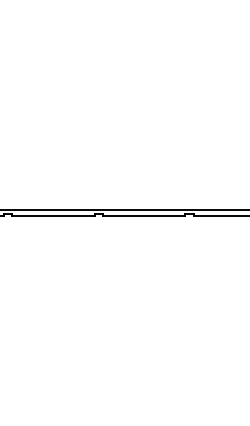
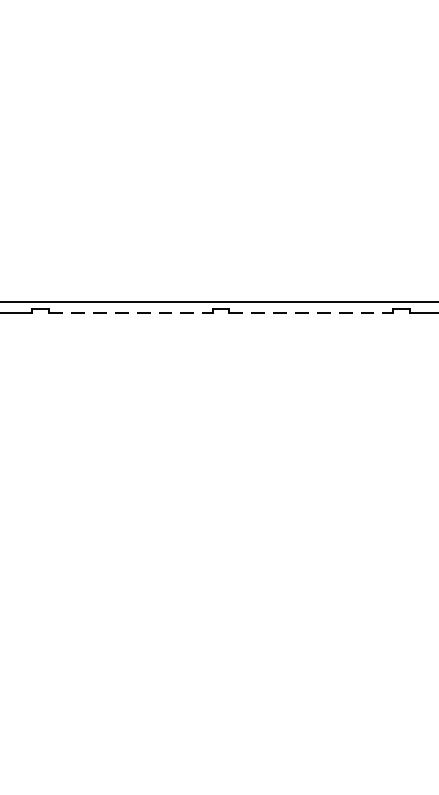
line: (53, 215) -> (131, 312), solid -> dashed
line: (144, 215) -> (311, 312), solid -> dashed

